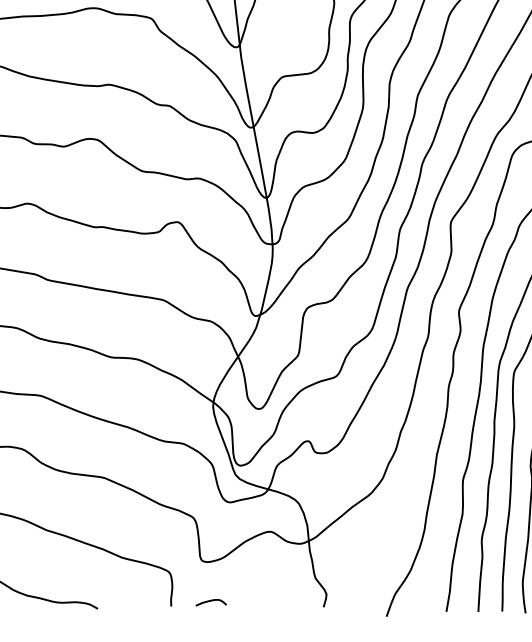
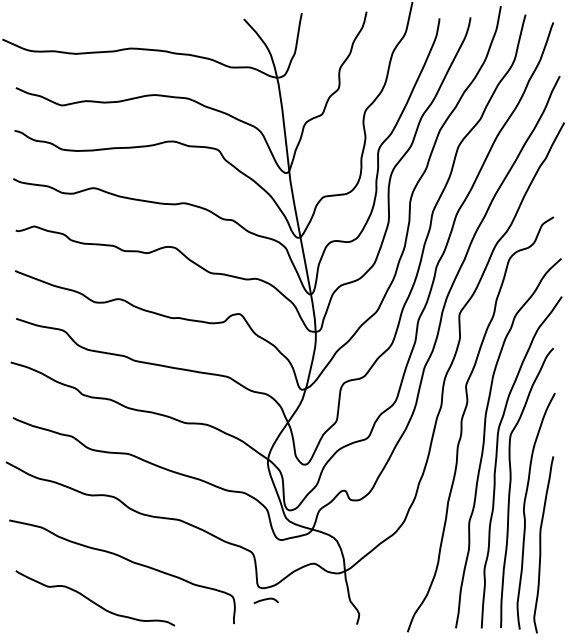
curve: (210, 602) -> (265, 600), moved

